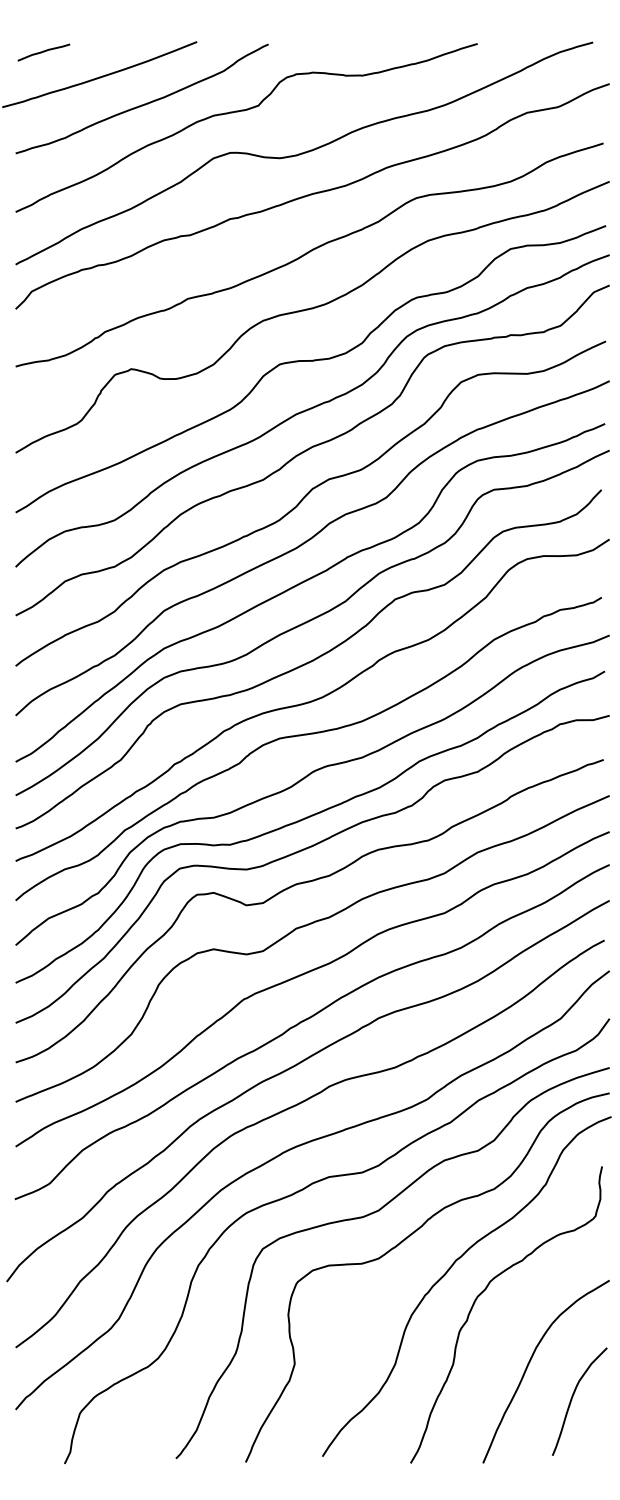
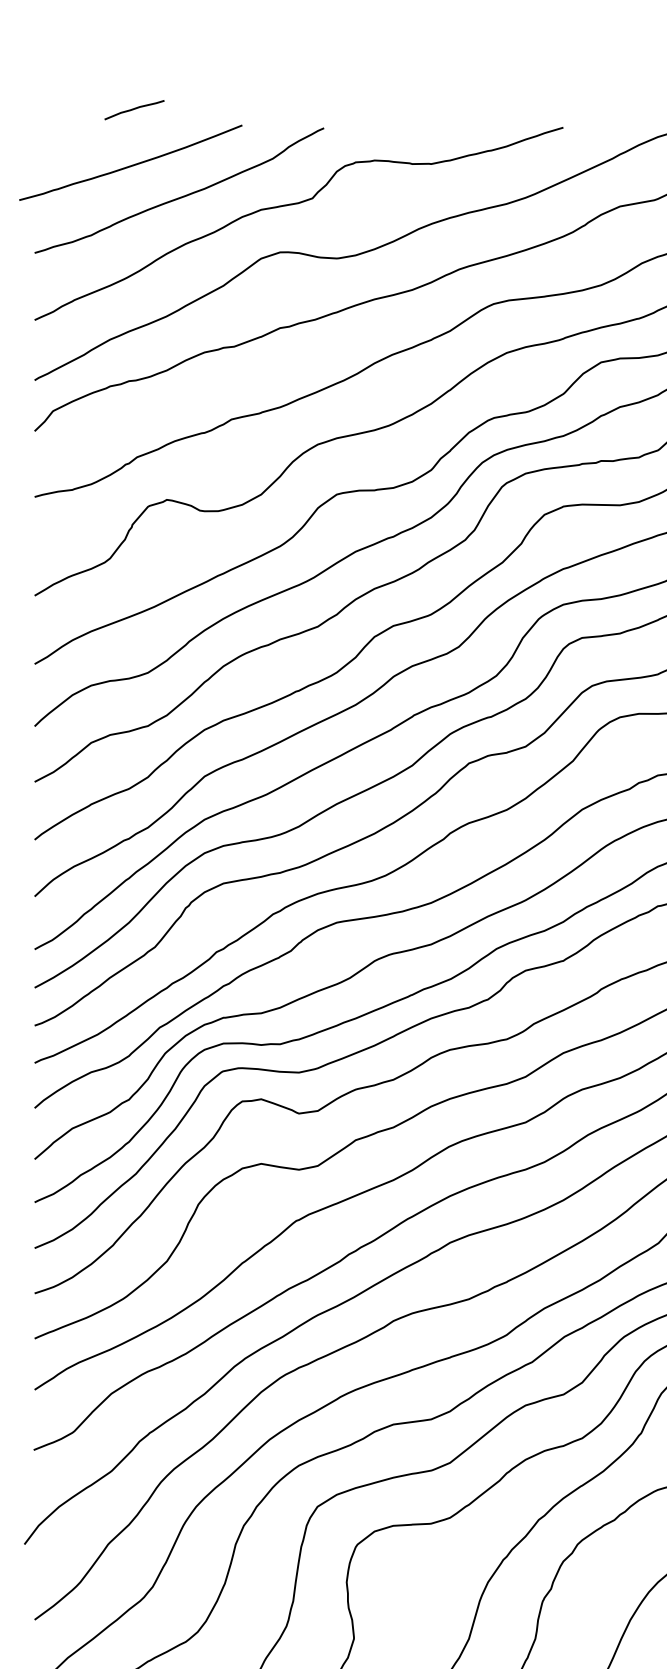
curve: (43, 52) -> (134, 110), moved

